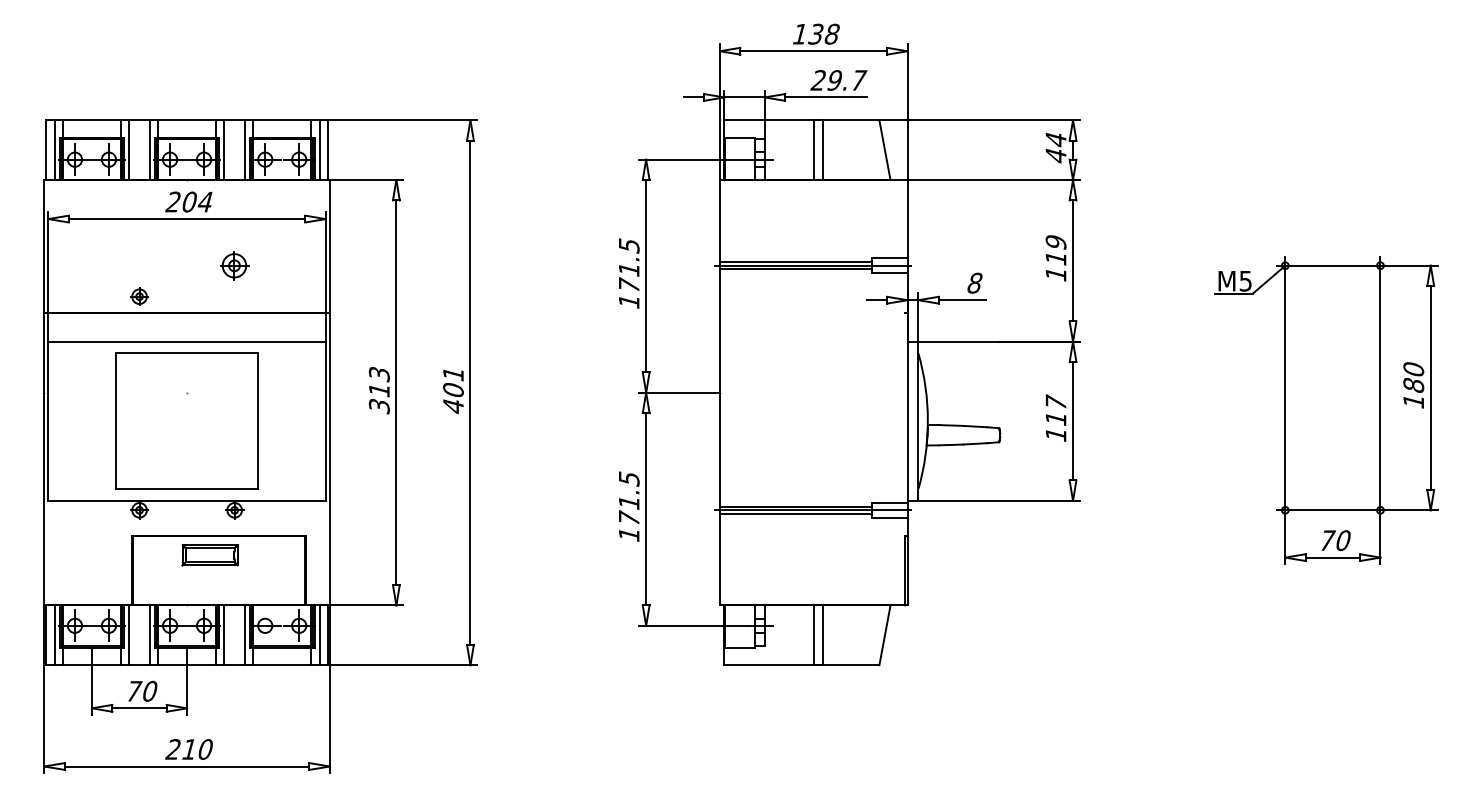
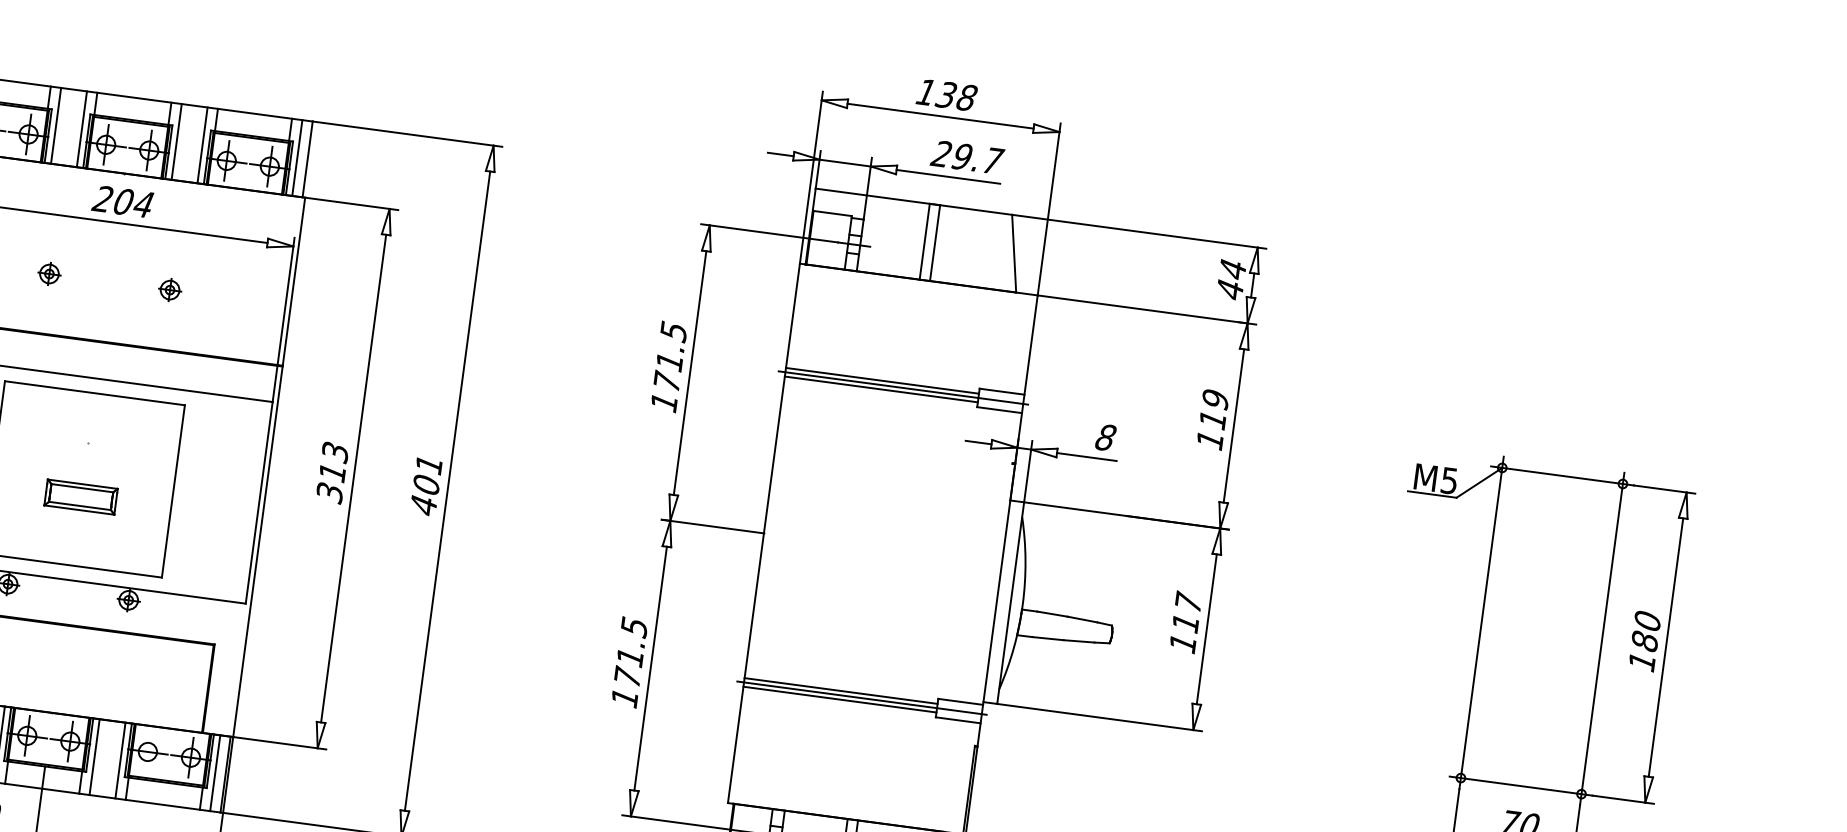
part: (234, 265) -> (169, 289), size x0.62
part: (139, 296) -> (49, 273), moved
part: (209, 555) -> (80, 497), moved

